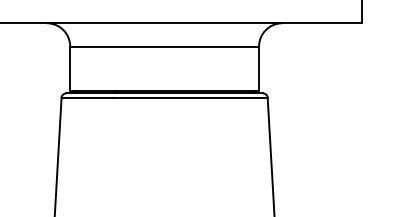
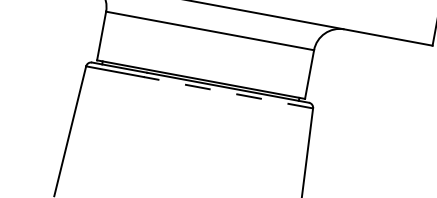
line: (190, 97) -> (228, 92), solid -> dashed

